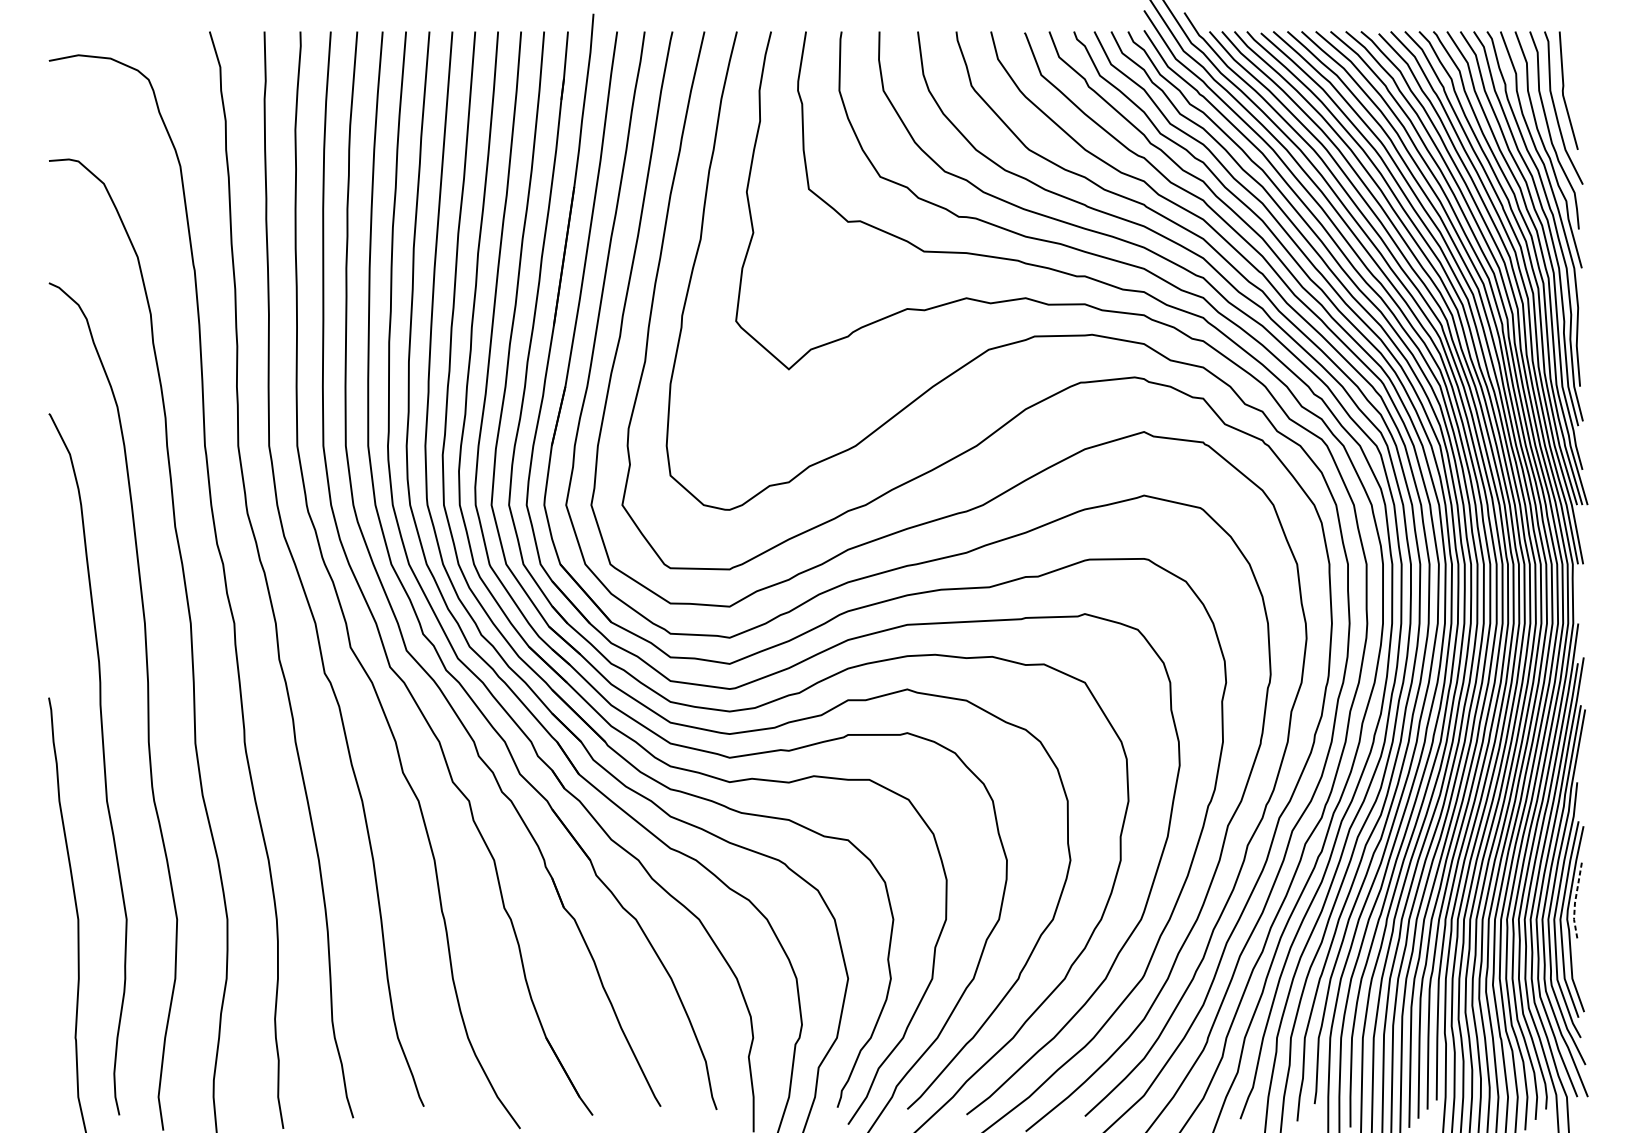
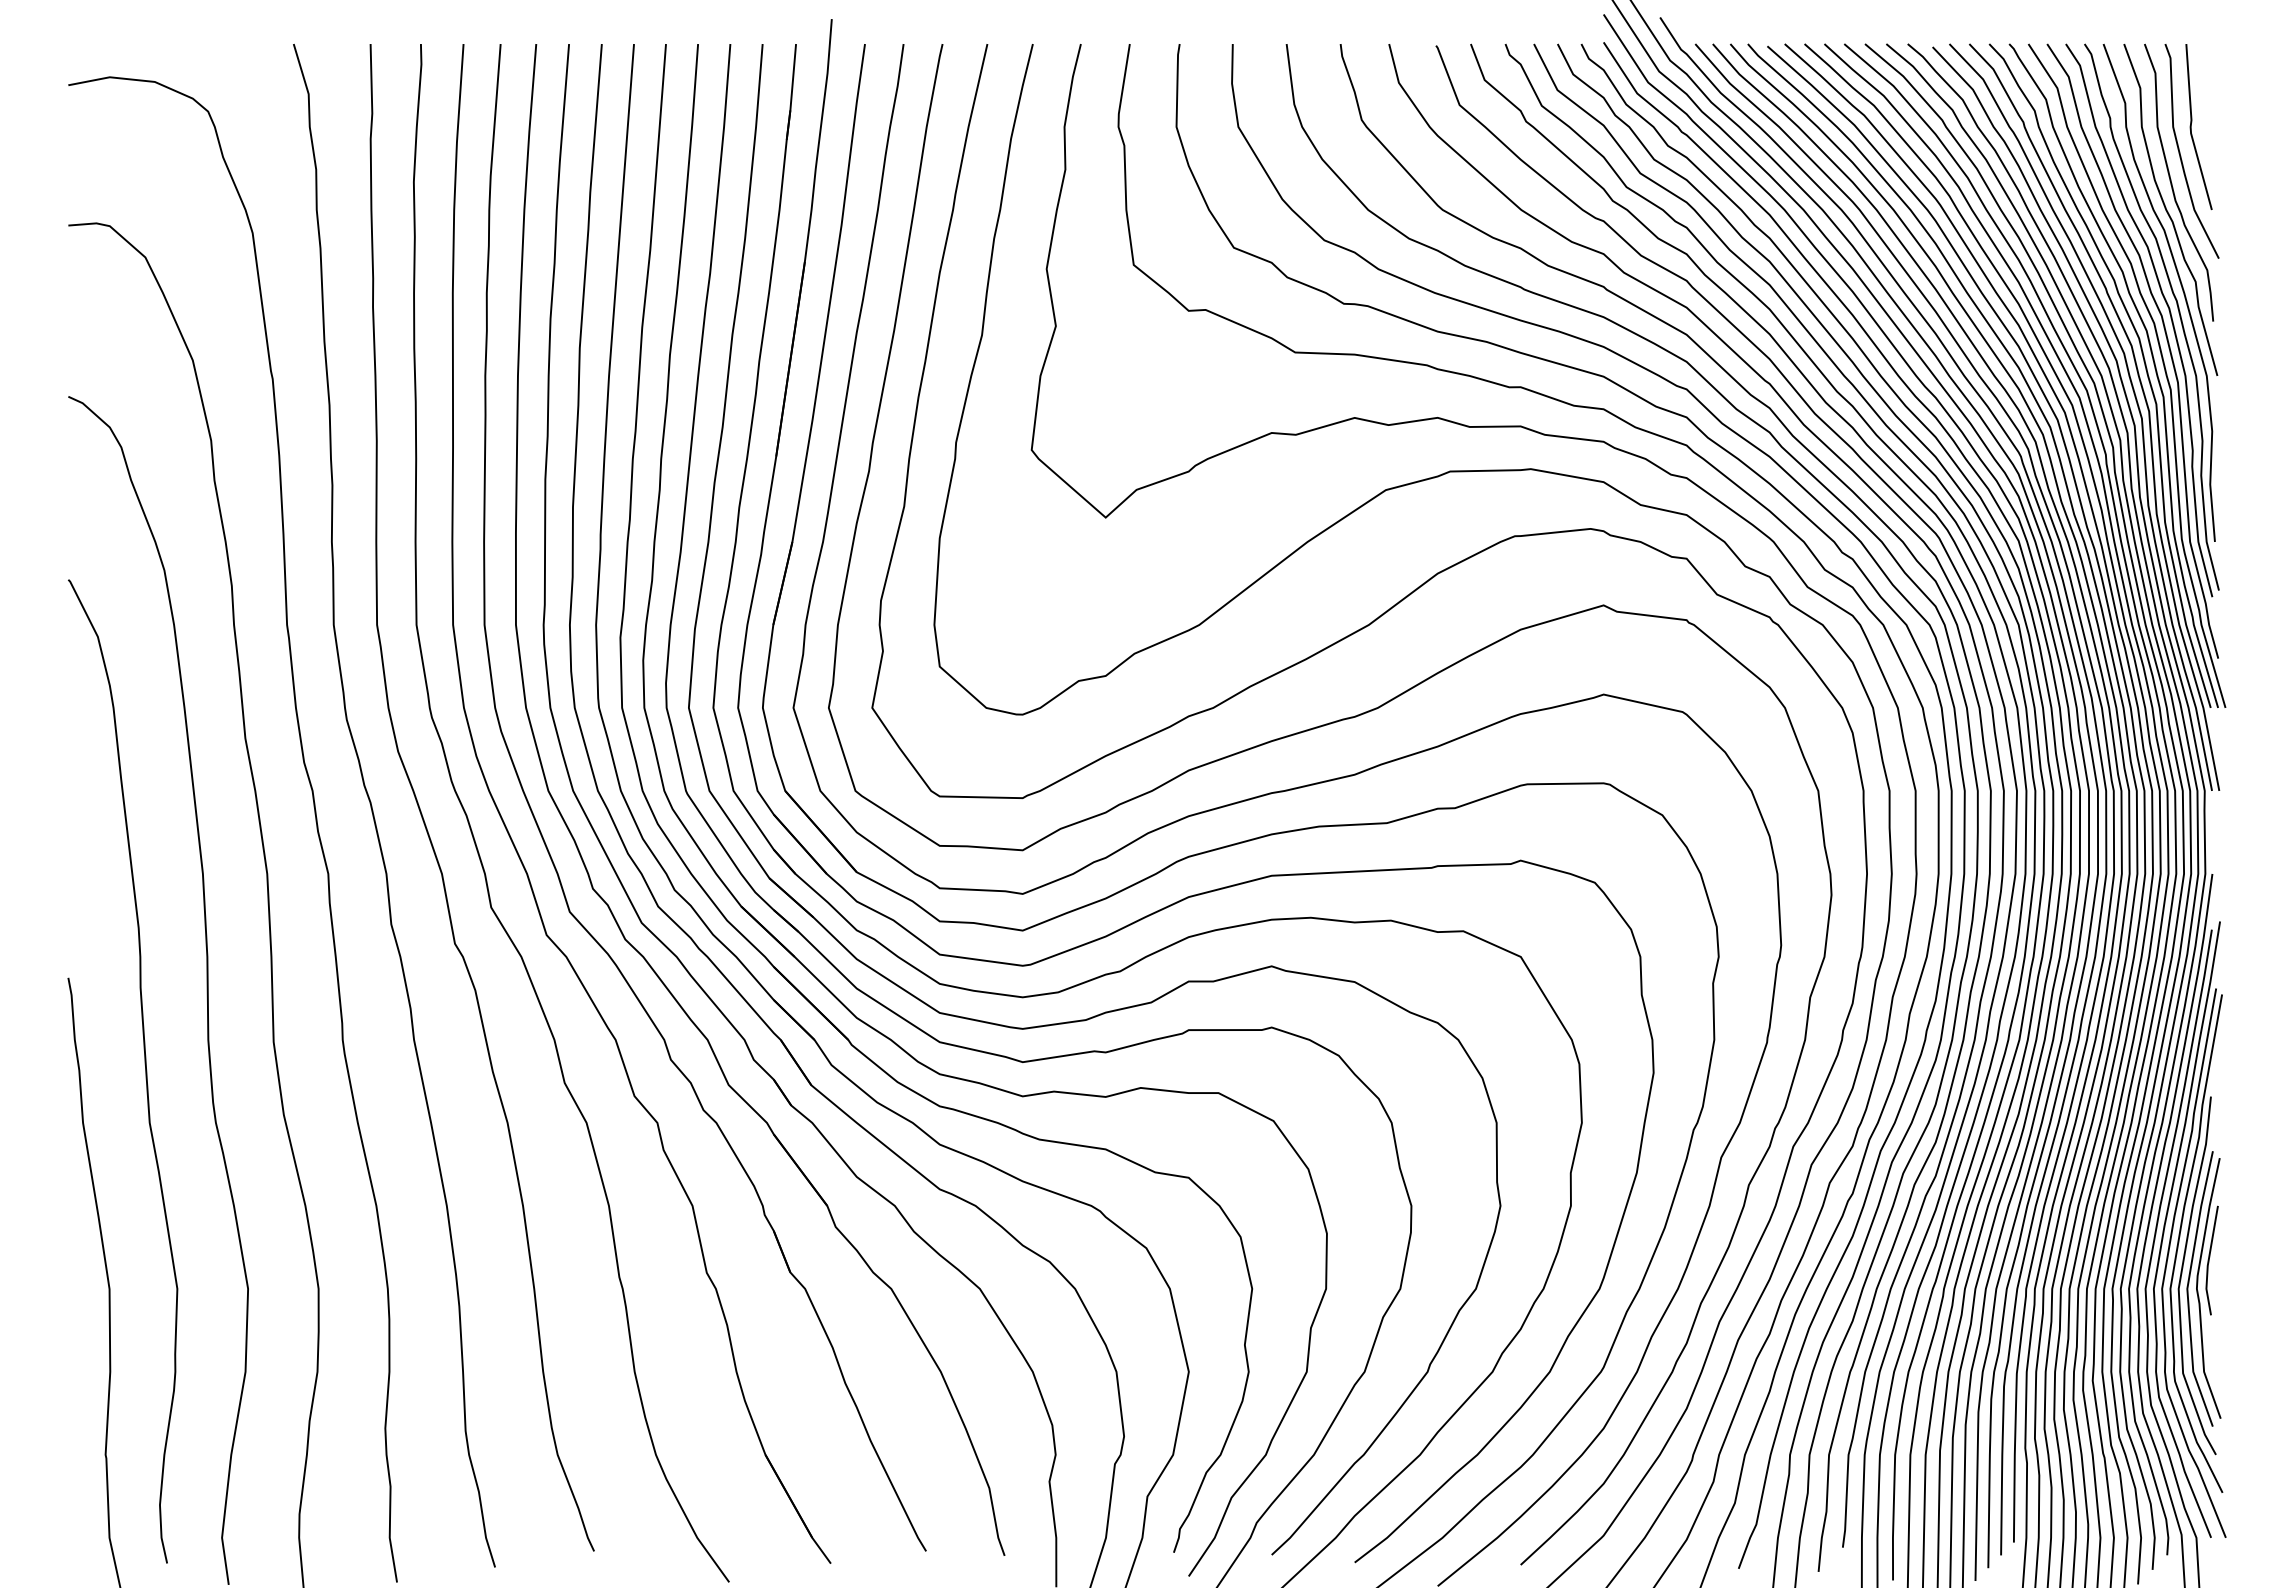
line: (1575, 899) -> (2208, 1261), dashed -> solid

